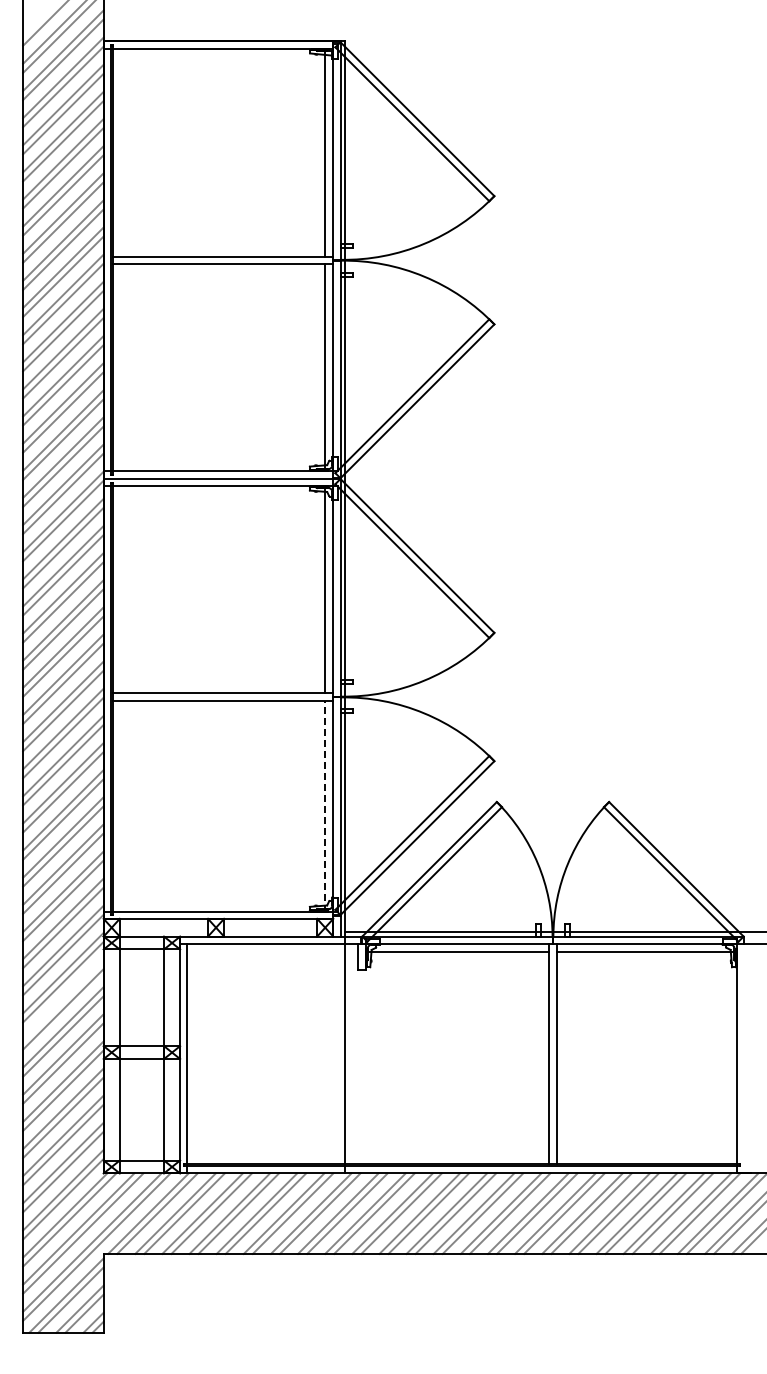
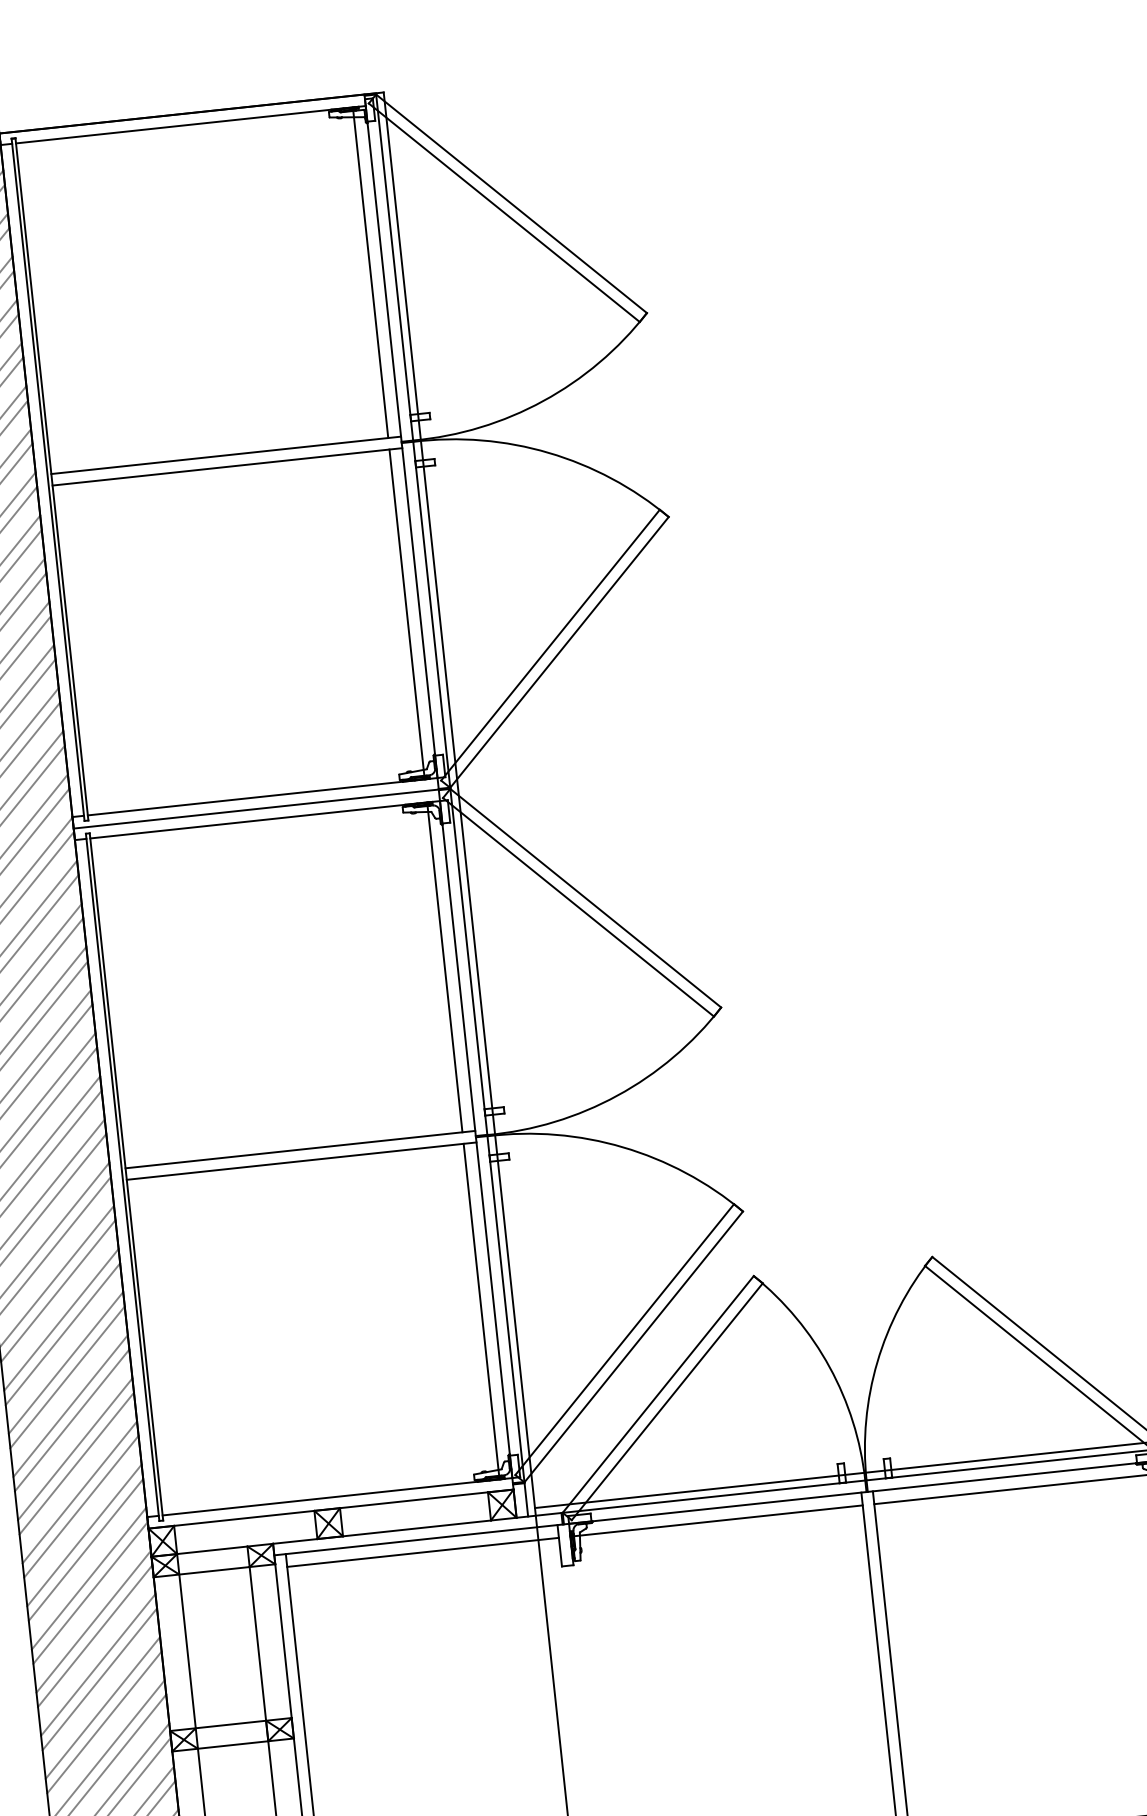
line: (325, 806) -> (482, 1312), dashed -> solid
line: (272, 951) -> (422, 1551), added
line: (63, 1000) -> (98, 1665), added

